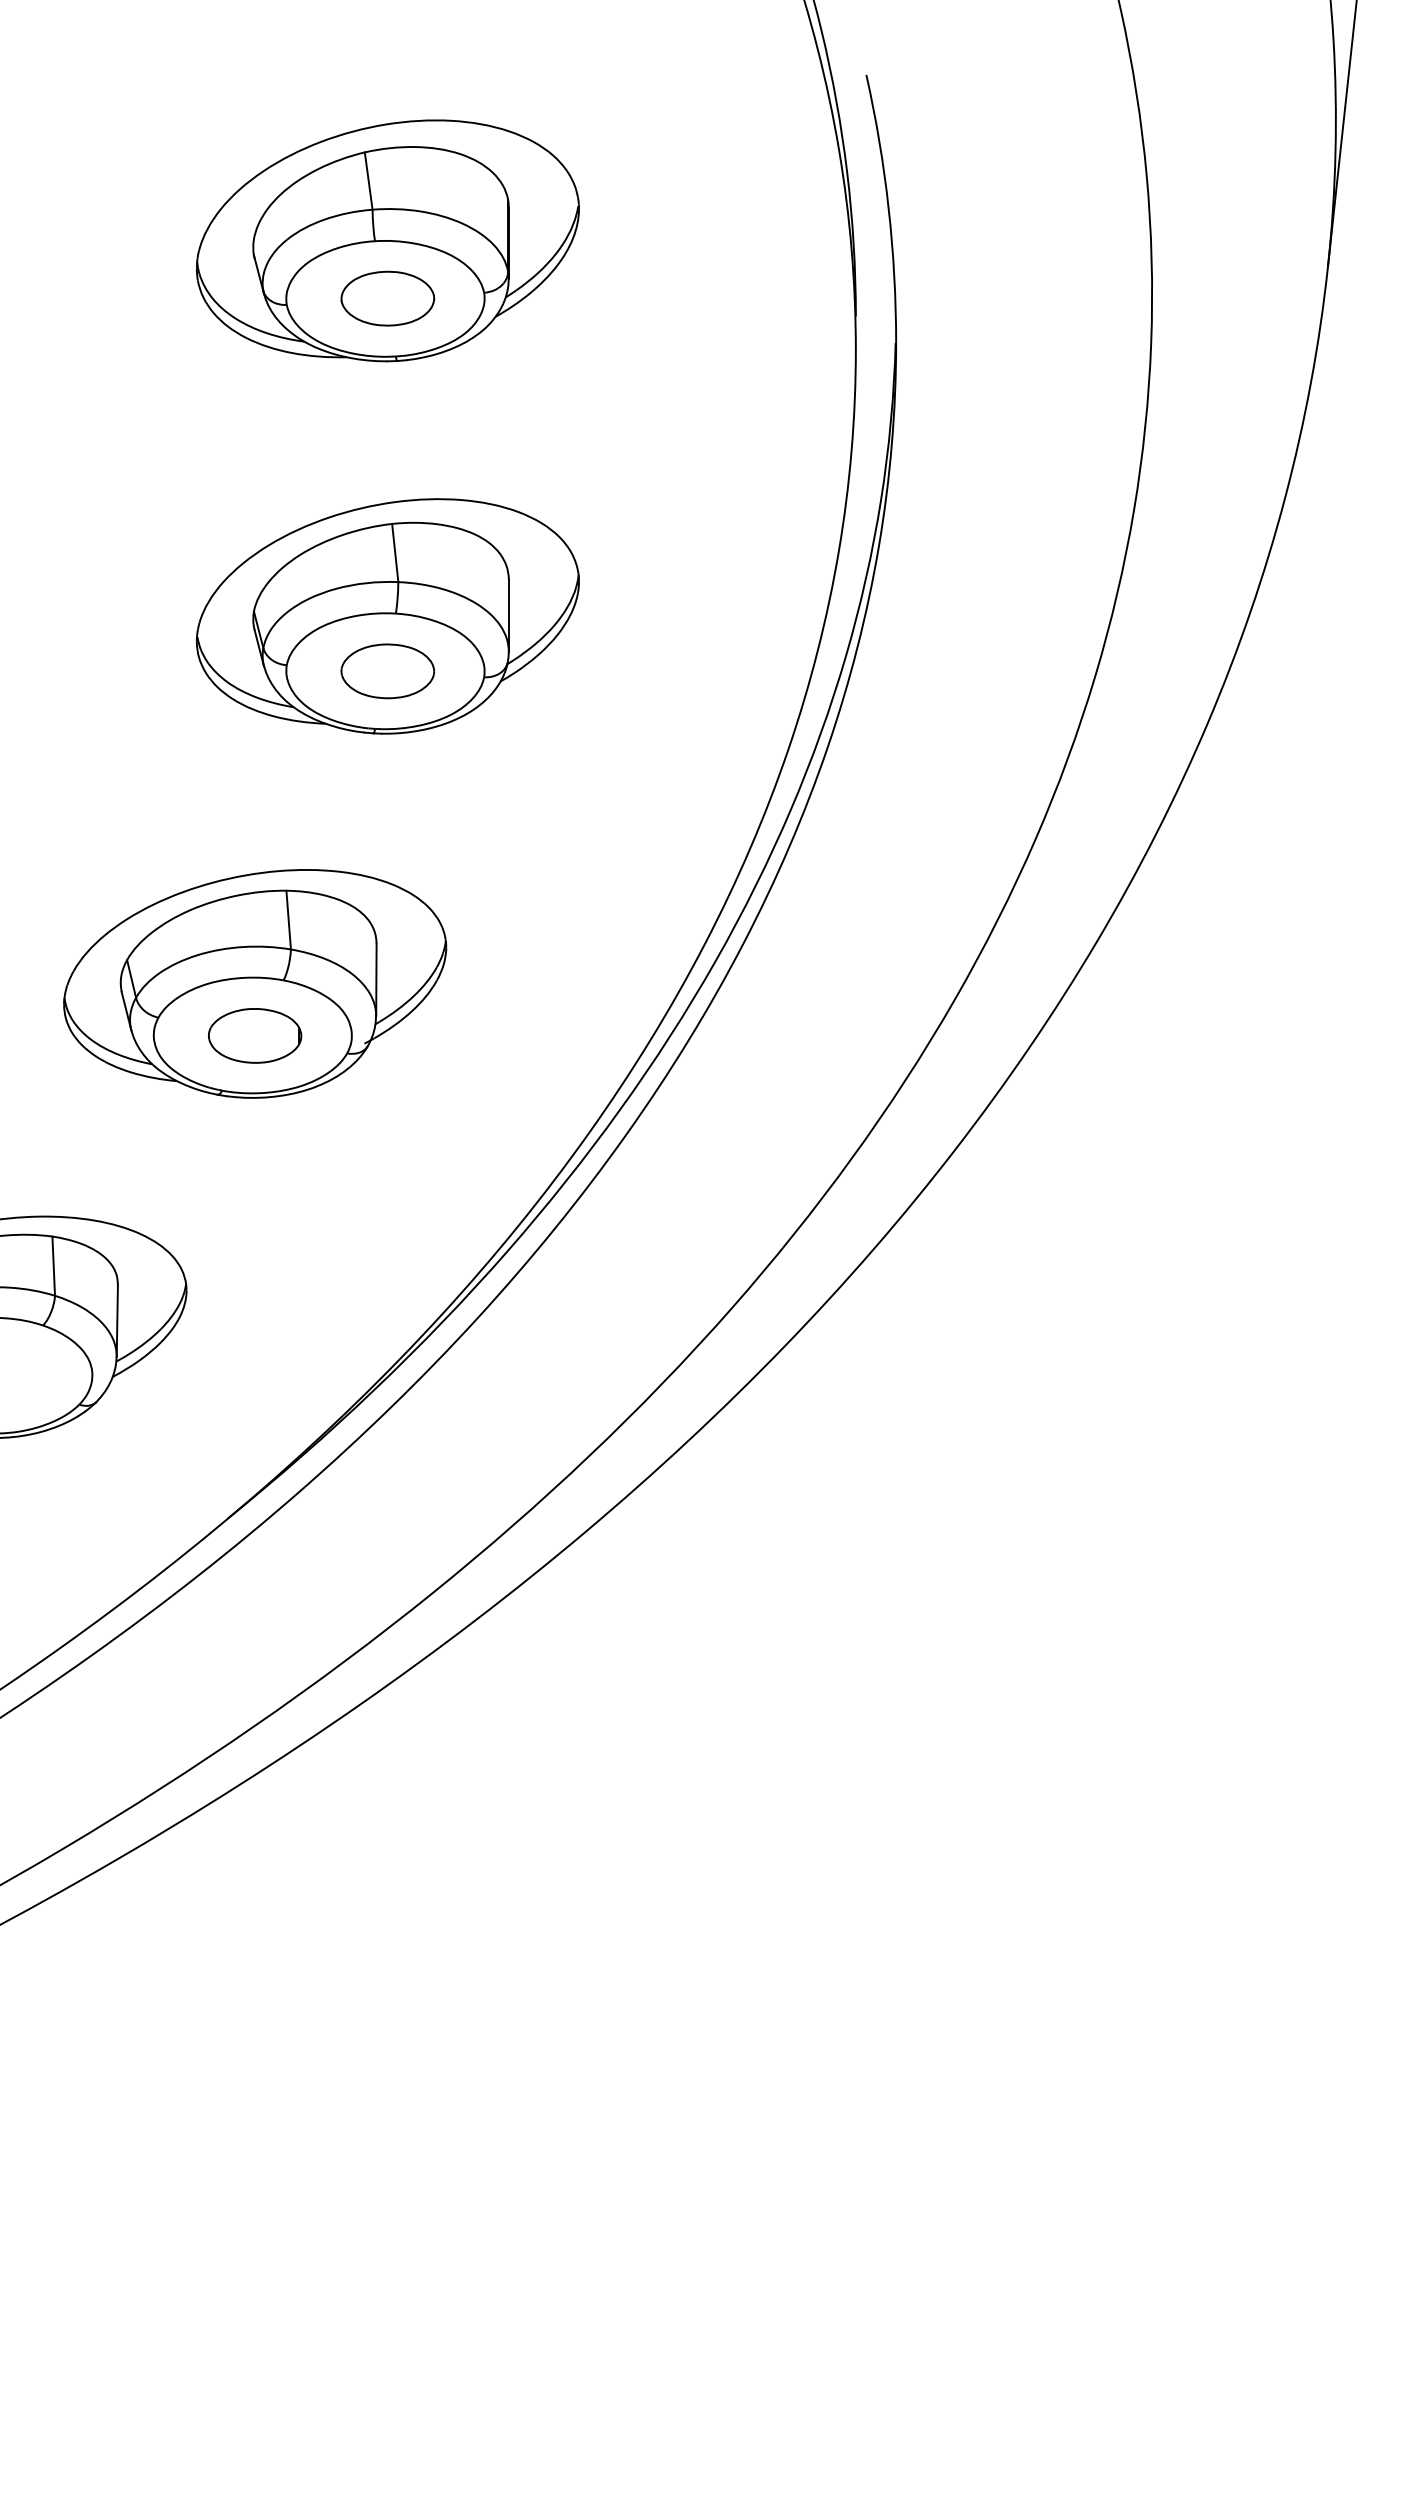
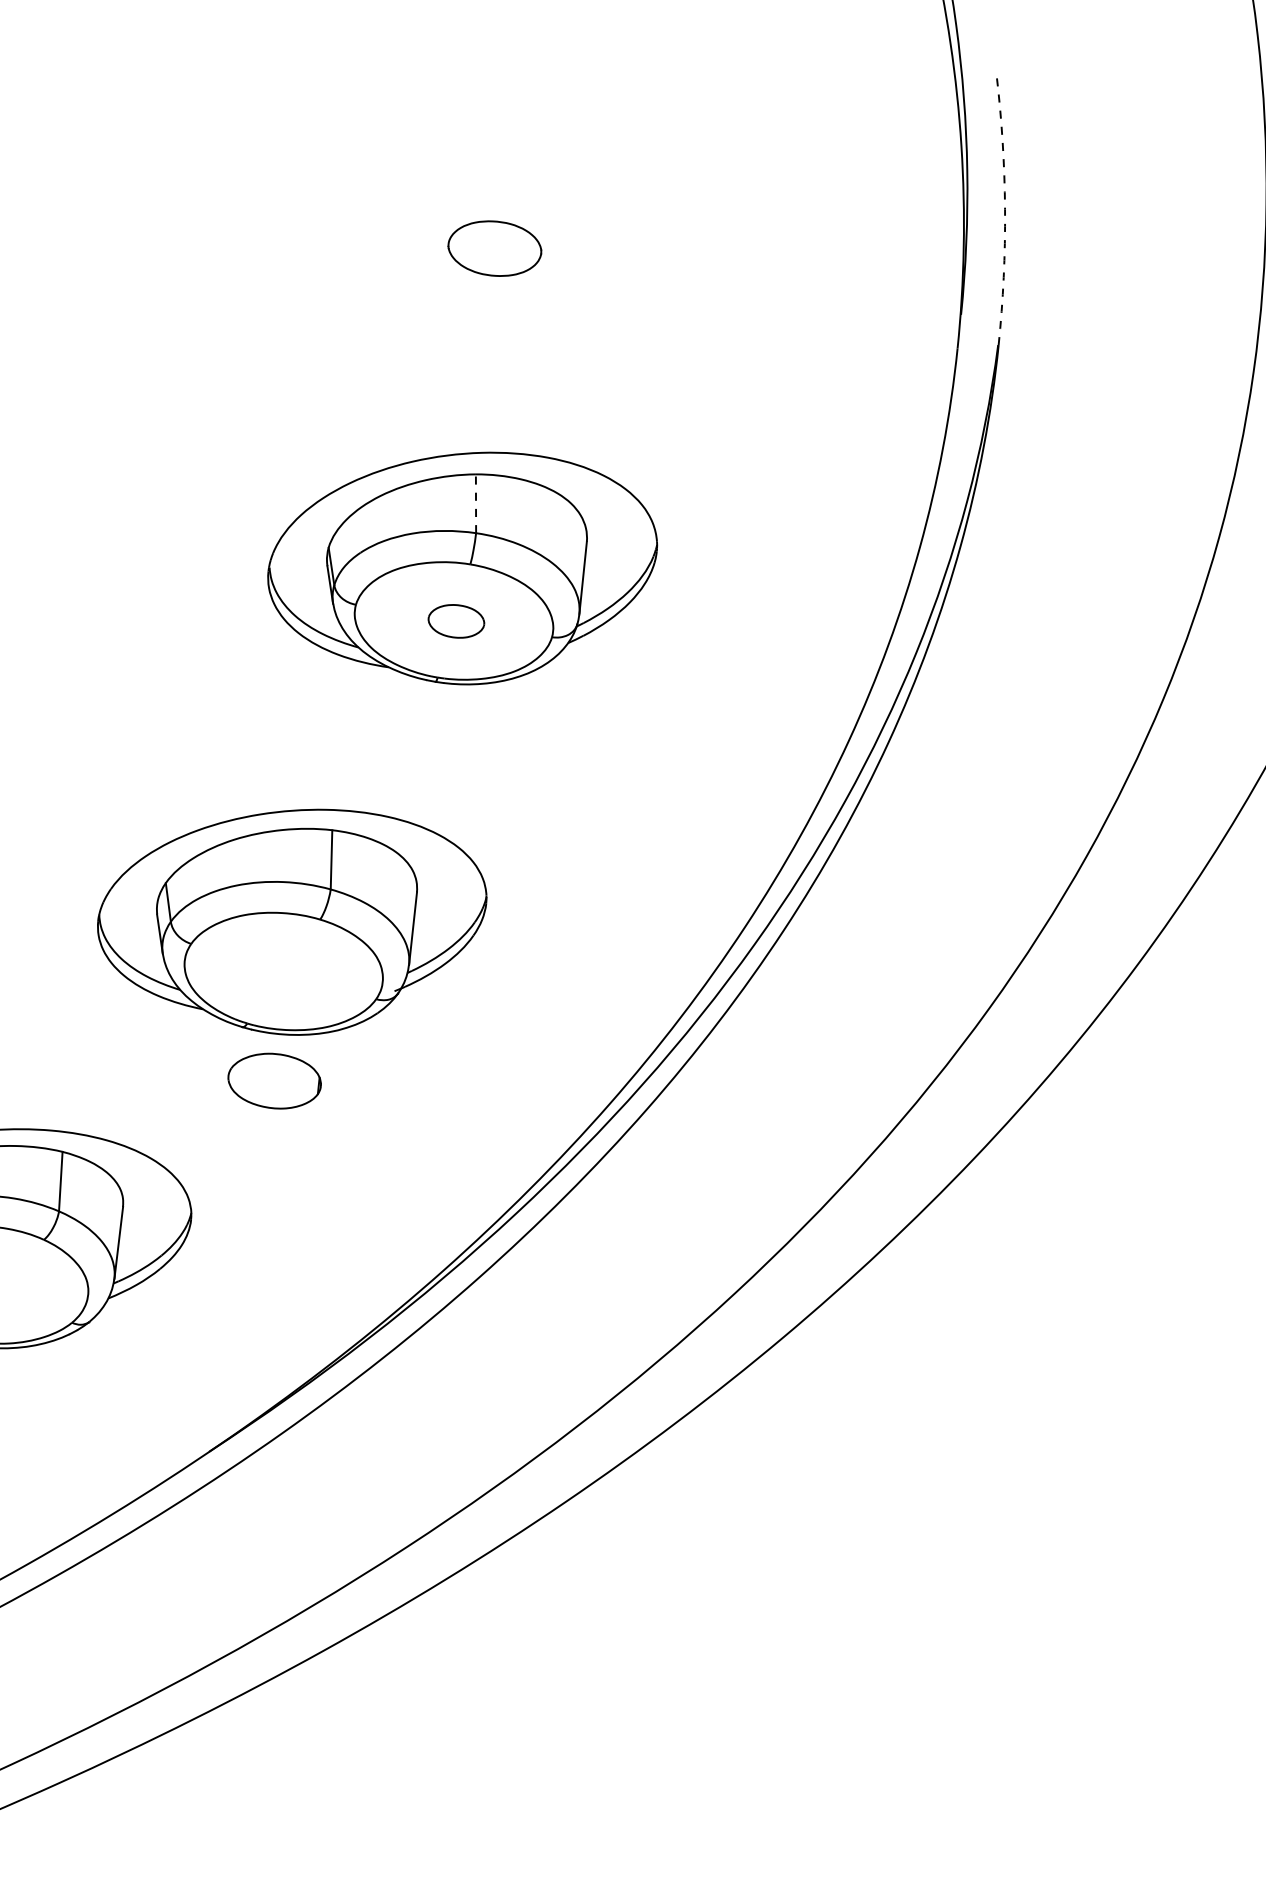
arc: (888, 207) -> (1004, 209), solid -> dashed
part: (387, 240) -> (500, 190), removed
line: (395, 552) -> (476, 503), solid -> dashed
part: (387, 671) -> (456, 621), size x0.6
part: (255, 1035) -> (275, 1080), moved

